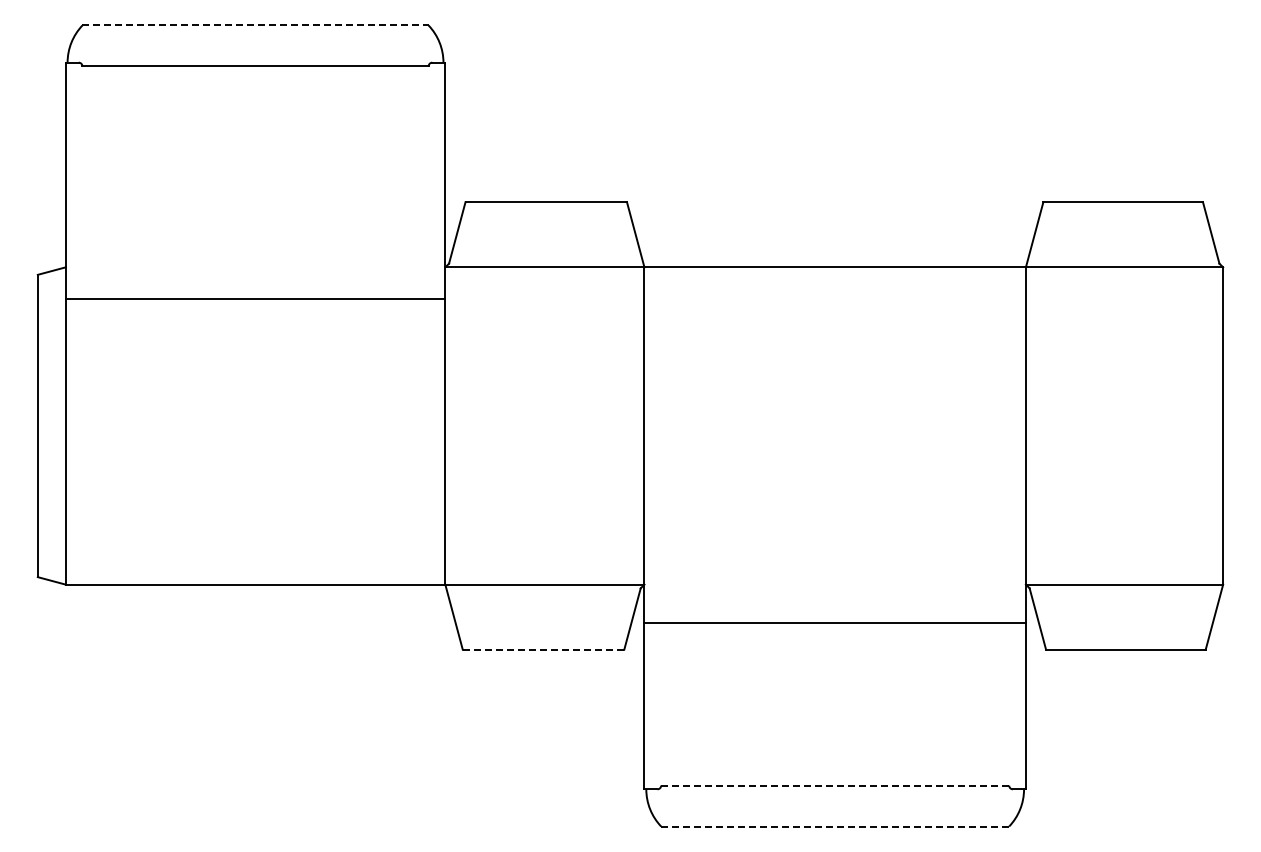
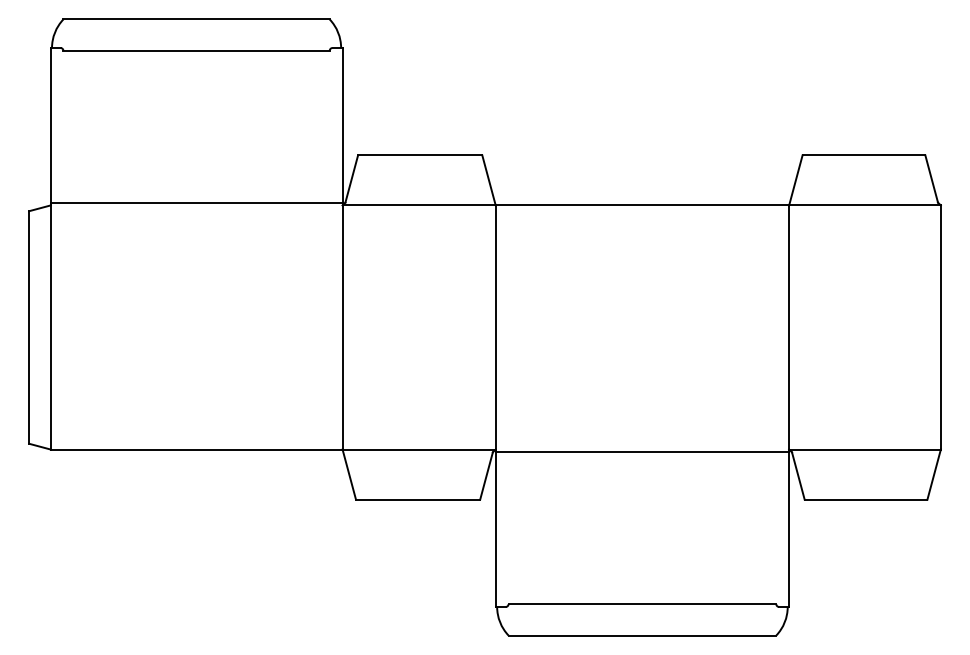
line: (256, 25) -> (197, 19), dashed -> solid
line: (255, 298) -> (196, 202), moved
line: (834, 623) -> (641, 452), moved
line: (543, 649) -> (418, 499), dashed -> solid
line: (835, 785) -> (642, 604), dashed -> solid
line: (835, 826) -> (642, 635), dashed -> solid

